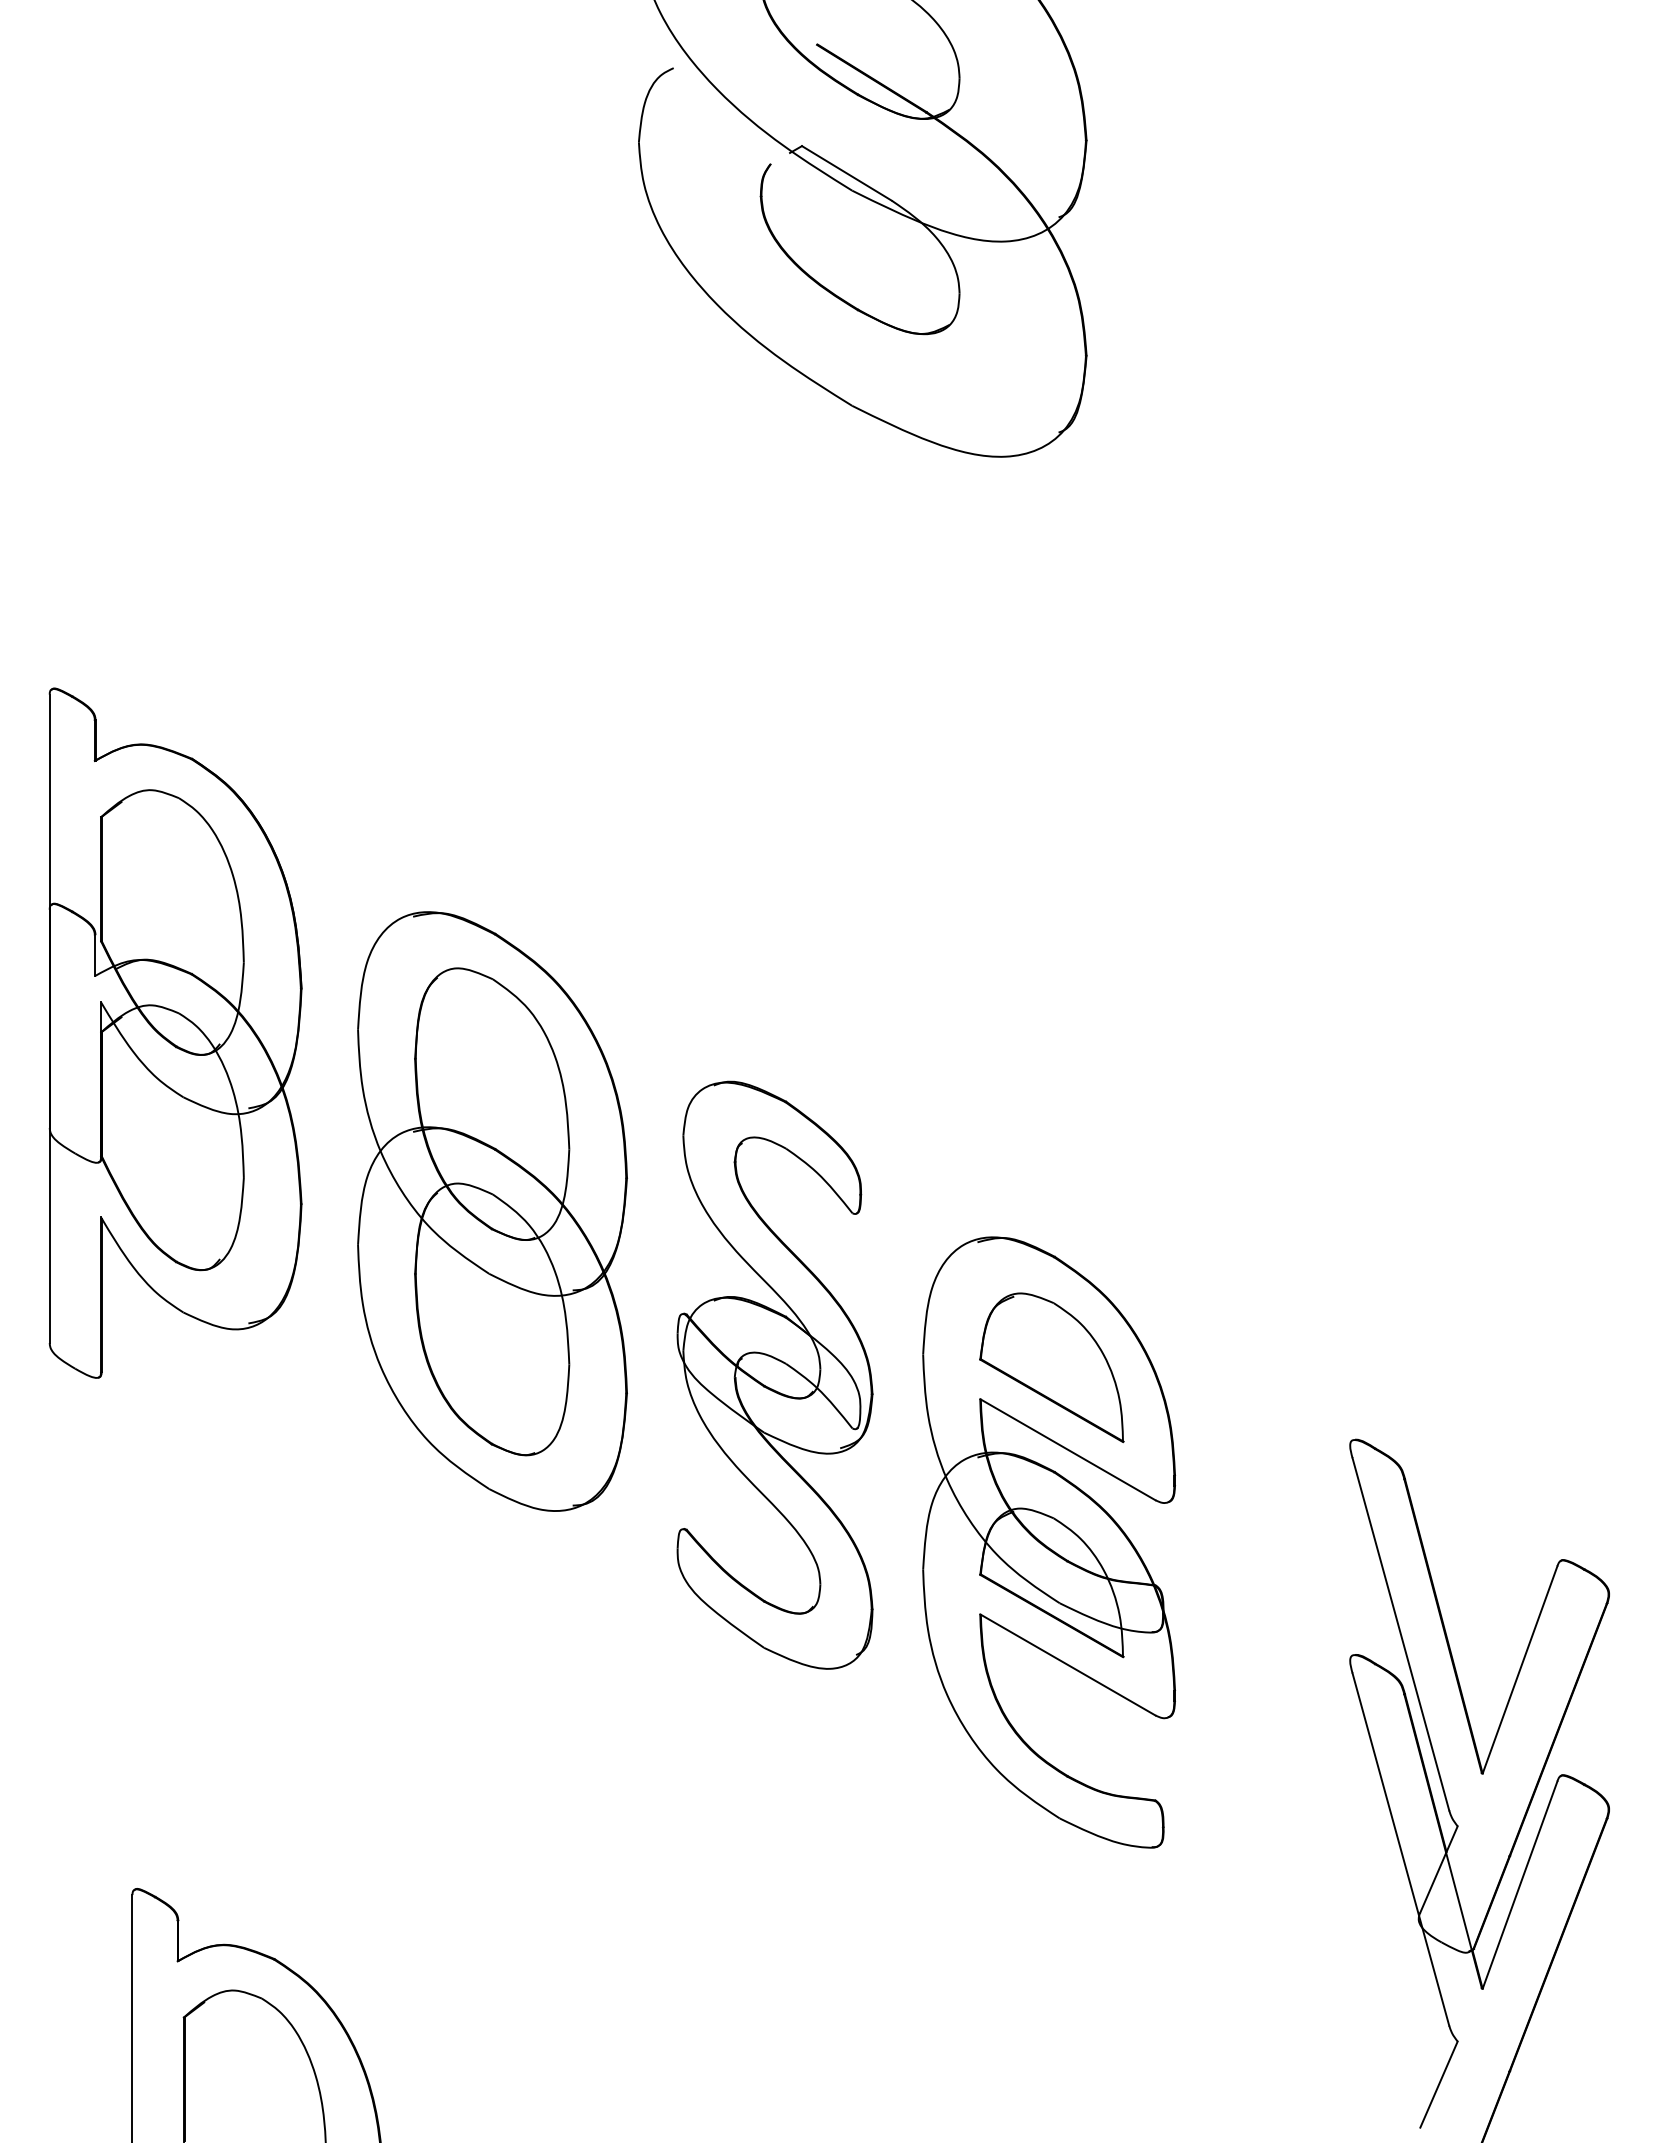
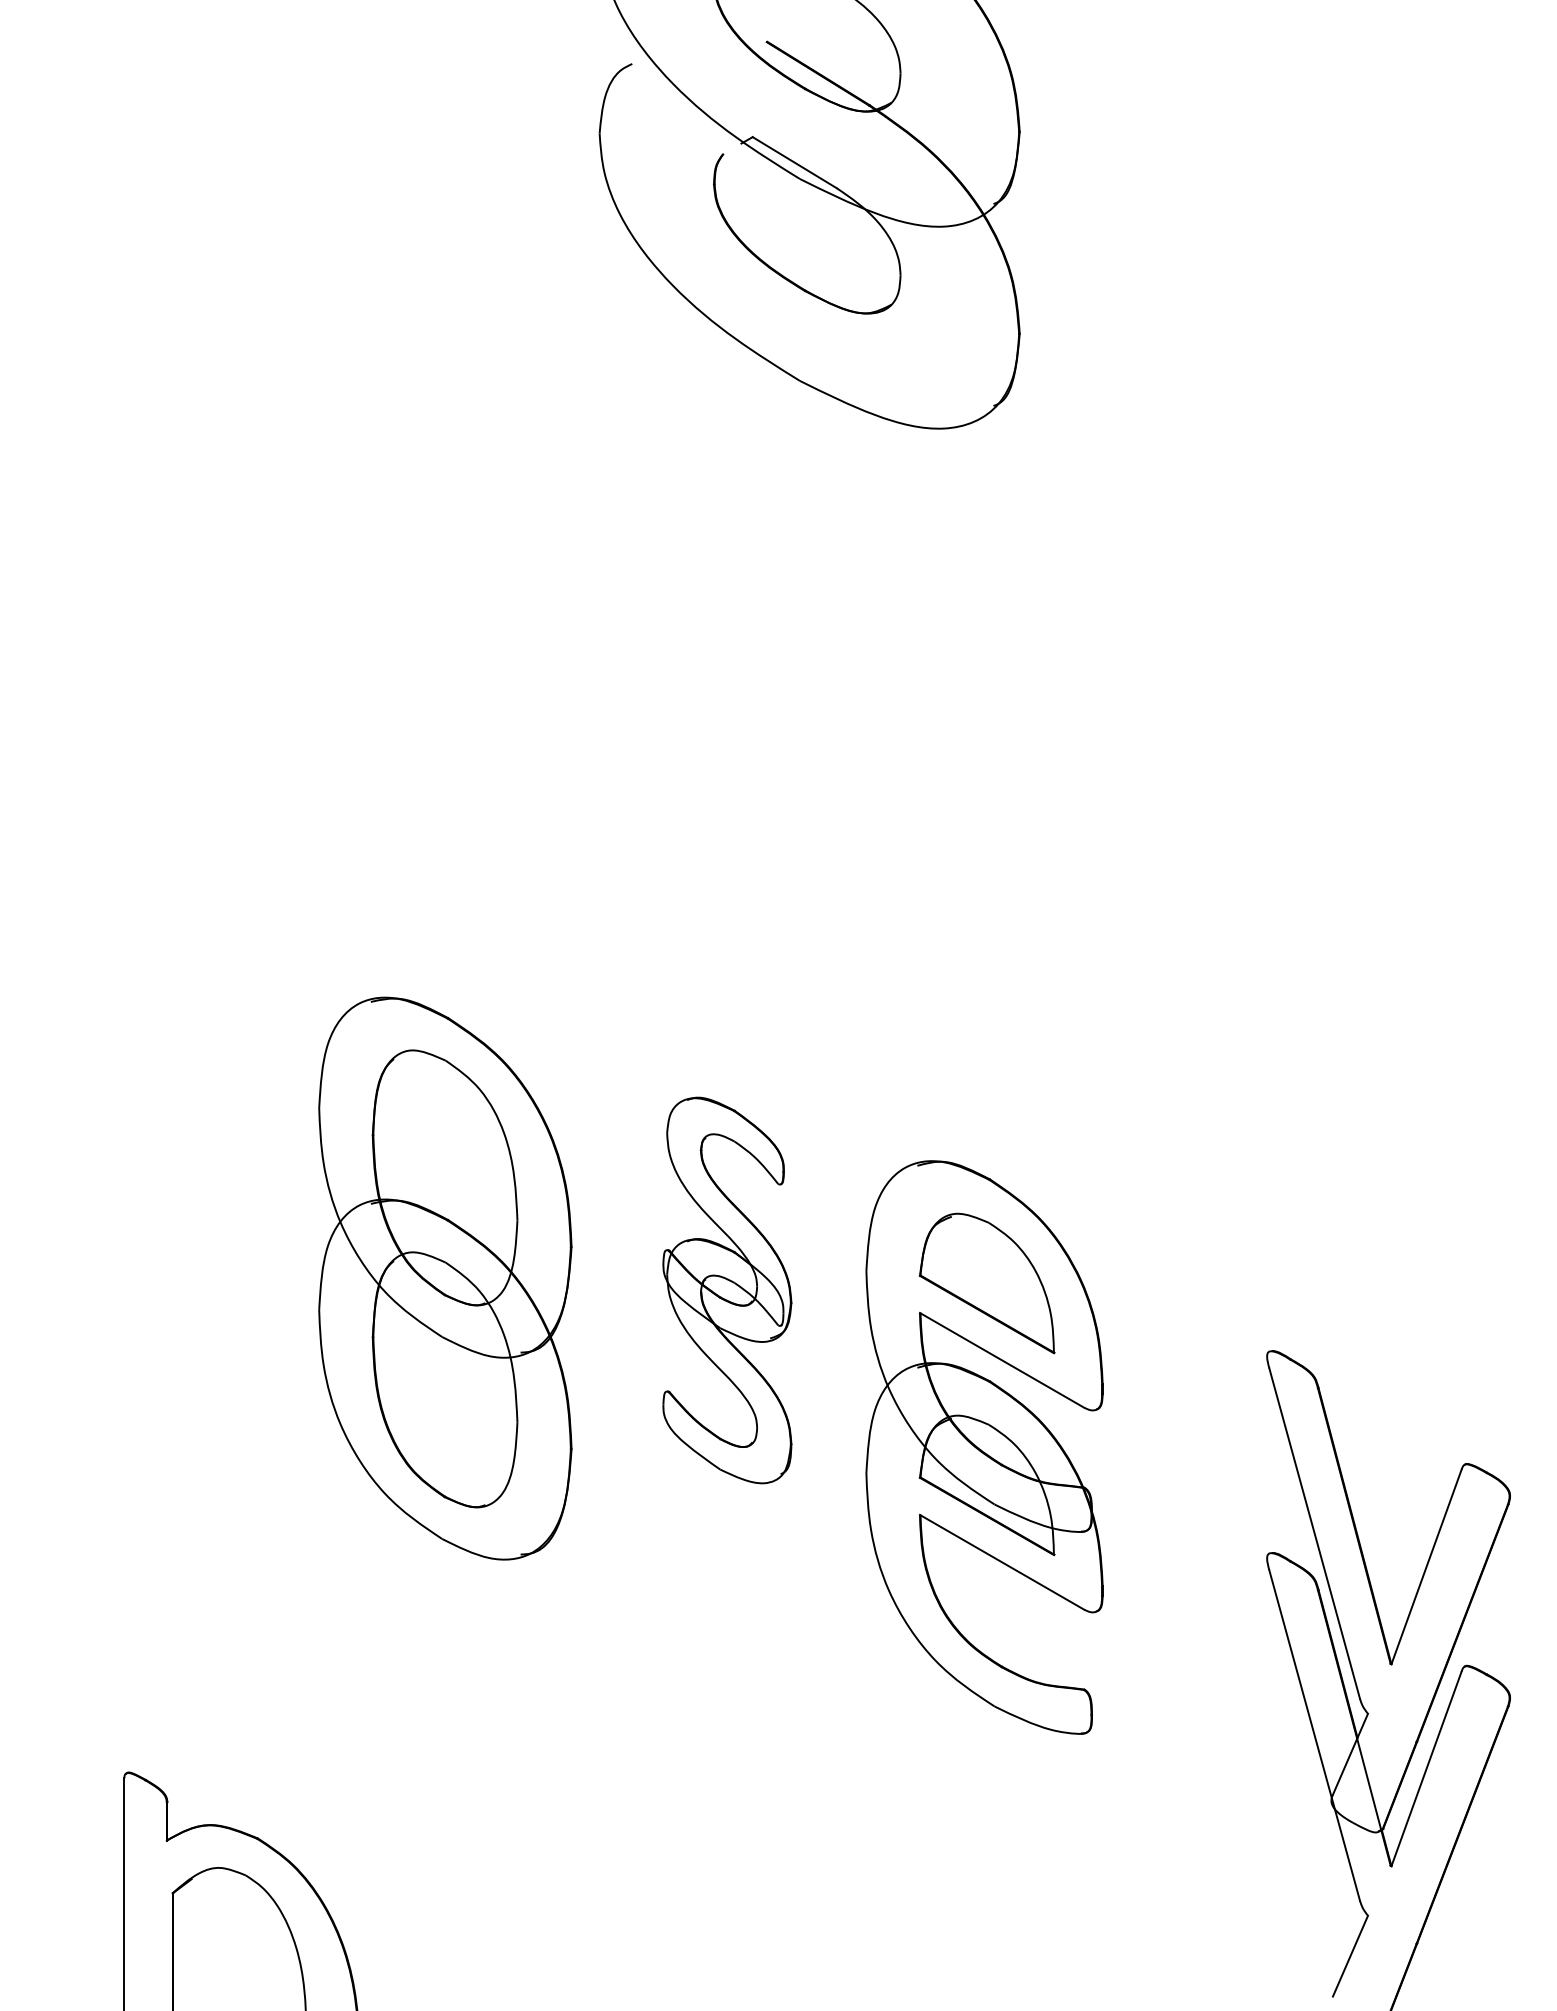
part: (175, 1032) -> (164, 968), removed
part: (492, 1211) -> (445, 1278), moved
part: (774, 1374) -> (726, 1289), size x0.7

